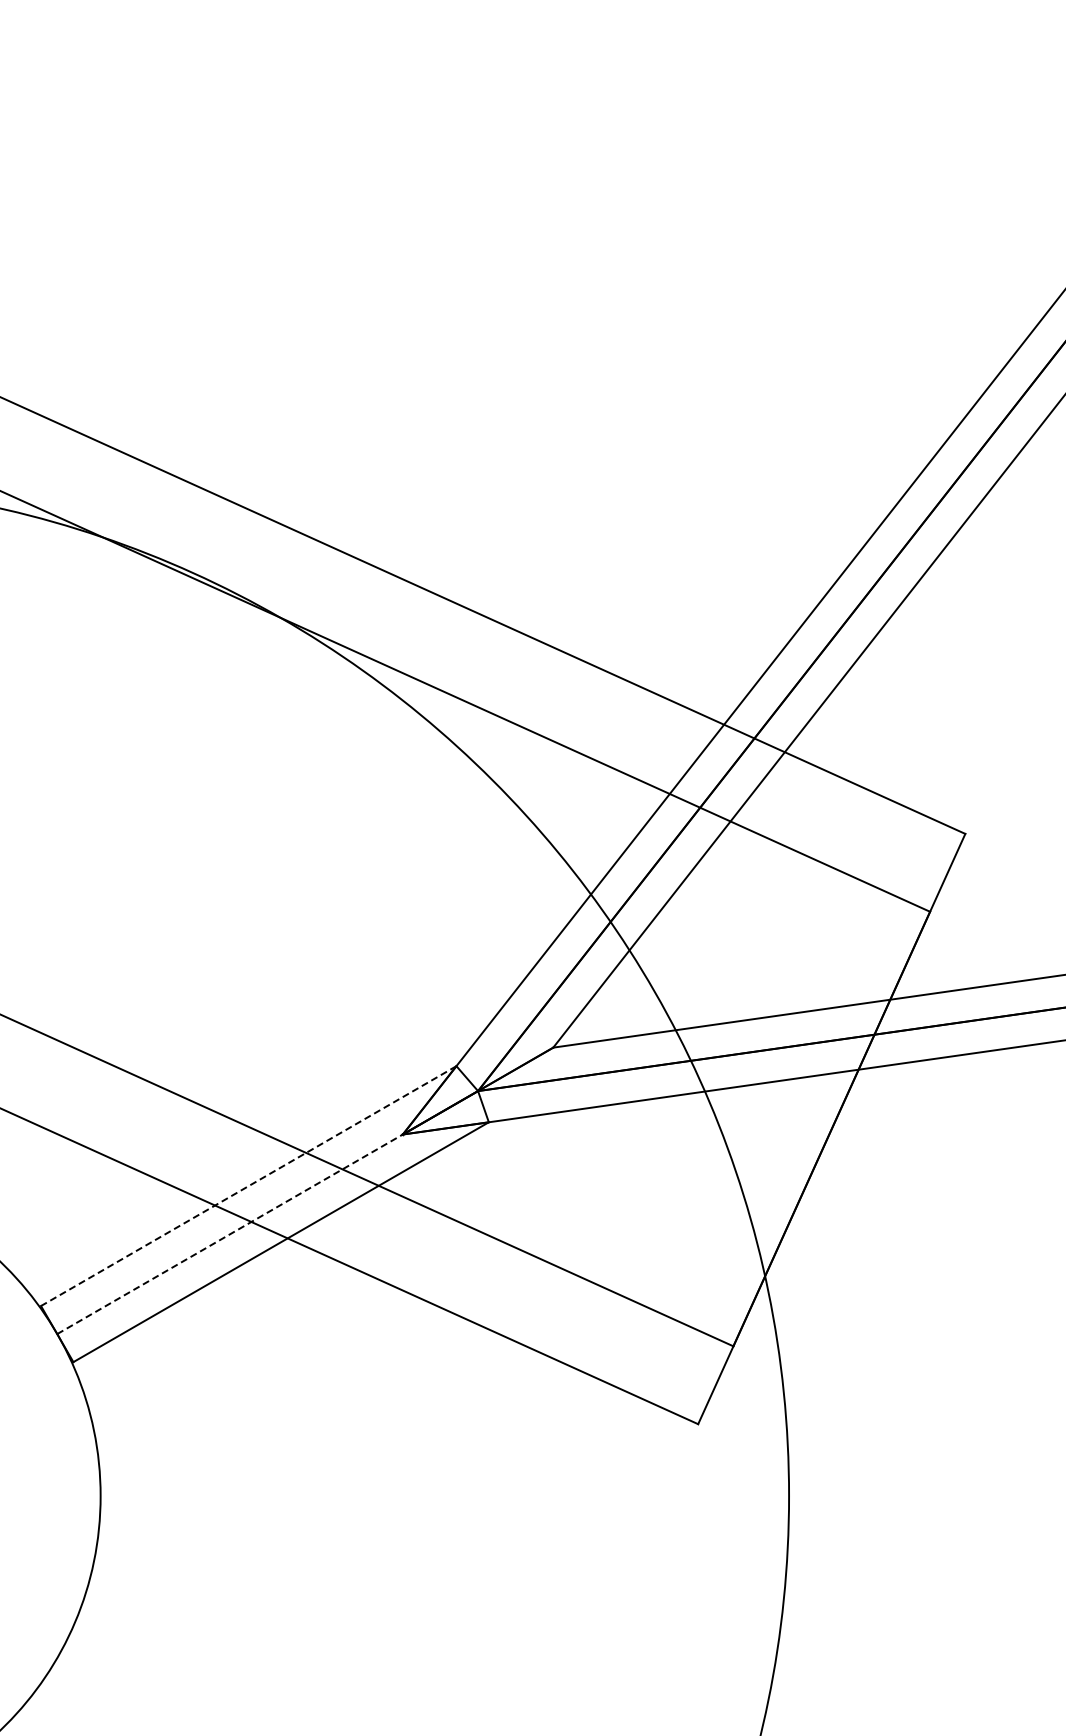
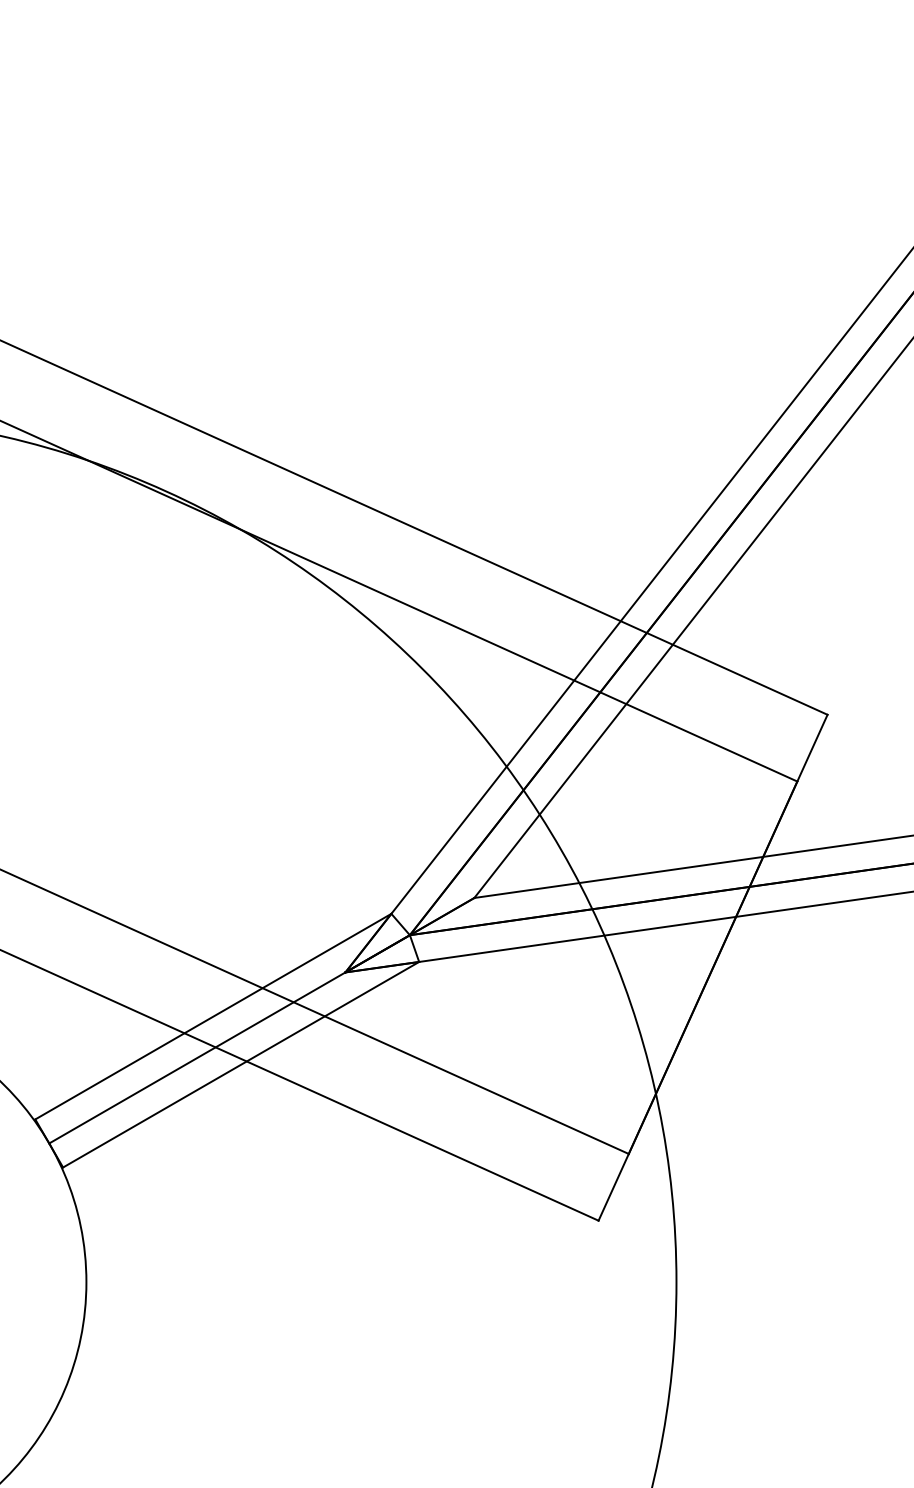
line: (248, 1186) -> (213, 1016), dashed -> solid
line: (230, 1234) -> (197, 1058), dashed -> solid

